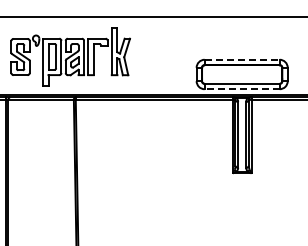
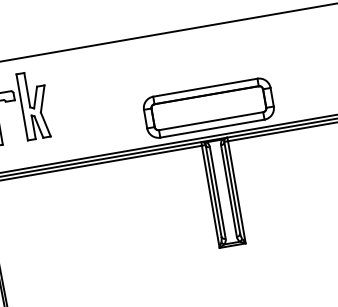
line: (242, 59) -> (205, 87), dashed -> solid
line: (242, 89) -> (212, 128), dashed -> solid

